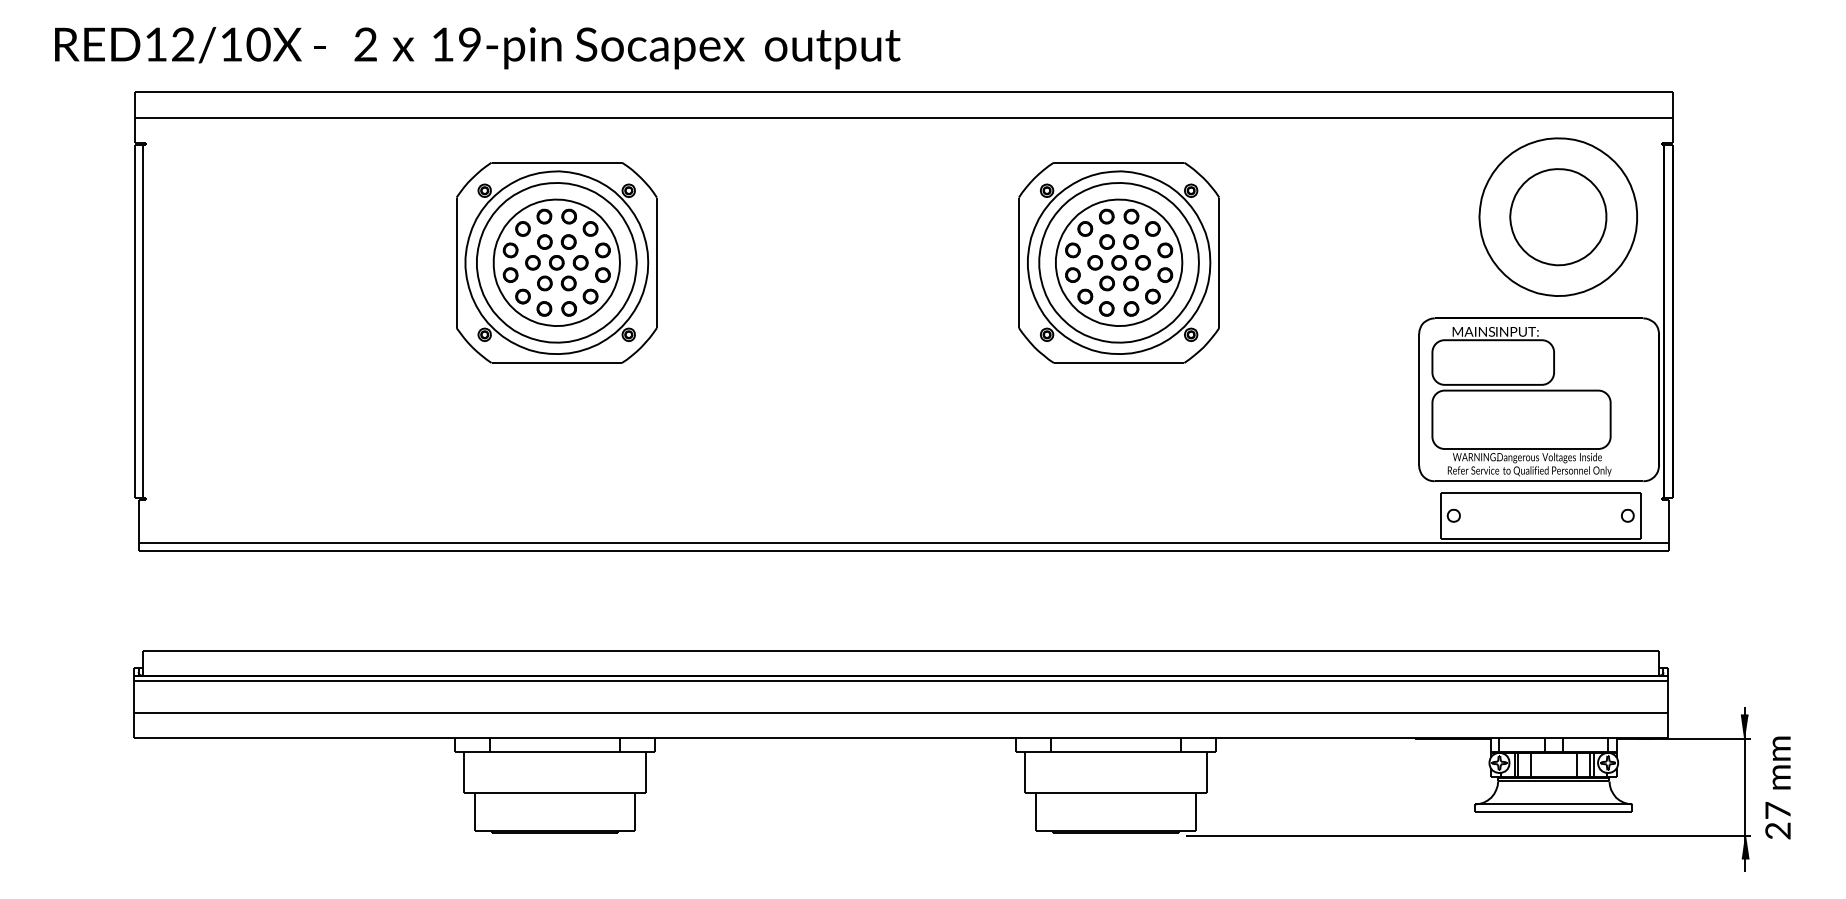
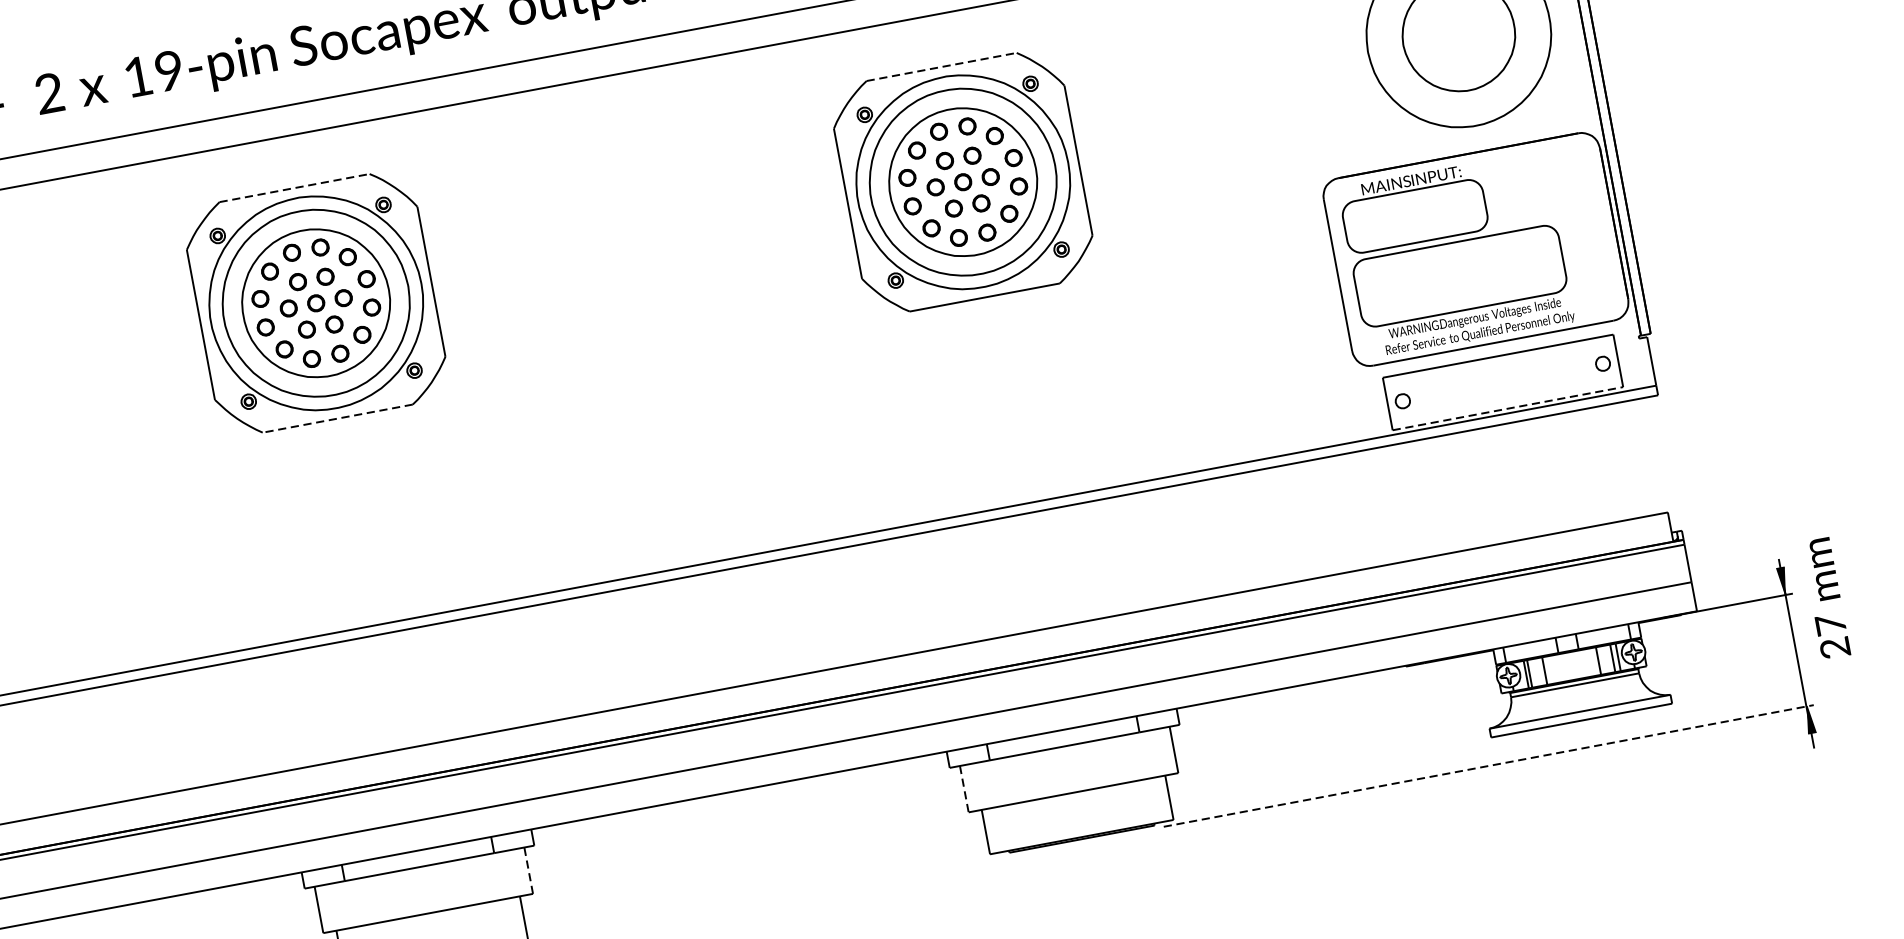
line: (557, 162) -> (295, 187), solid -> dashed
line: (1119, 162) -> (942, 66), solid -> dashed
line: (556, 363) -> (337, 419), solid -> dashed
line: (1541, 538) -> (1508, 408), solid -> dashed
line: (646, 772) -> (529, 870), solid -> dashed
line: (1024, 773) -> (964, 790), solid -> dashed
text: (1777, 787) -> (1825, 598), moved
line: (1469, 835) -> (1489, 765), solid -> dashed

